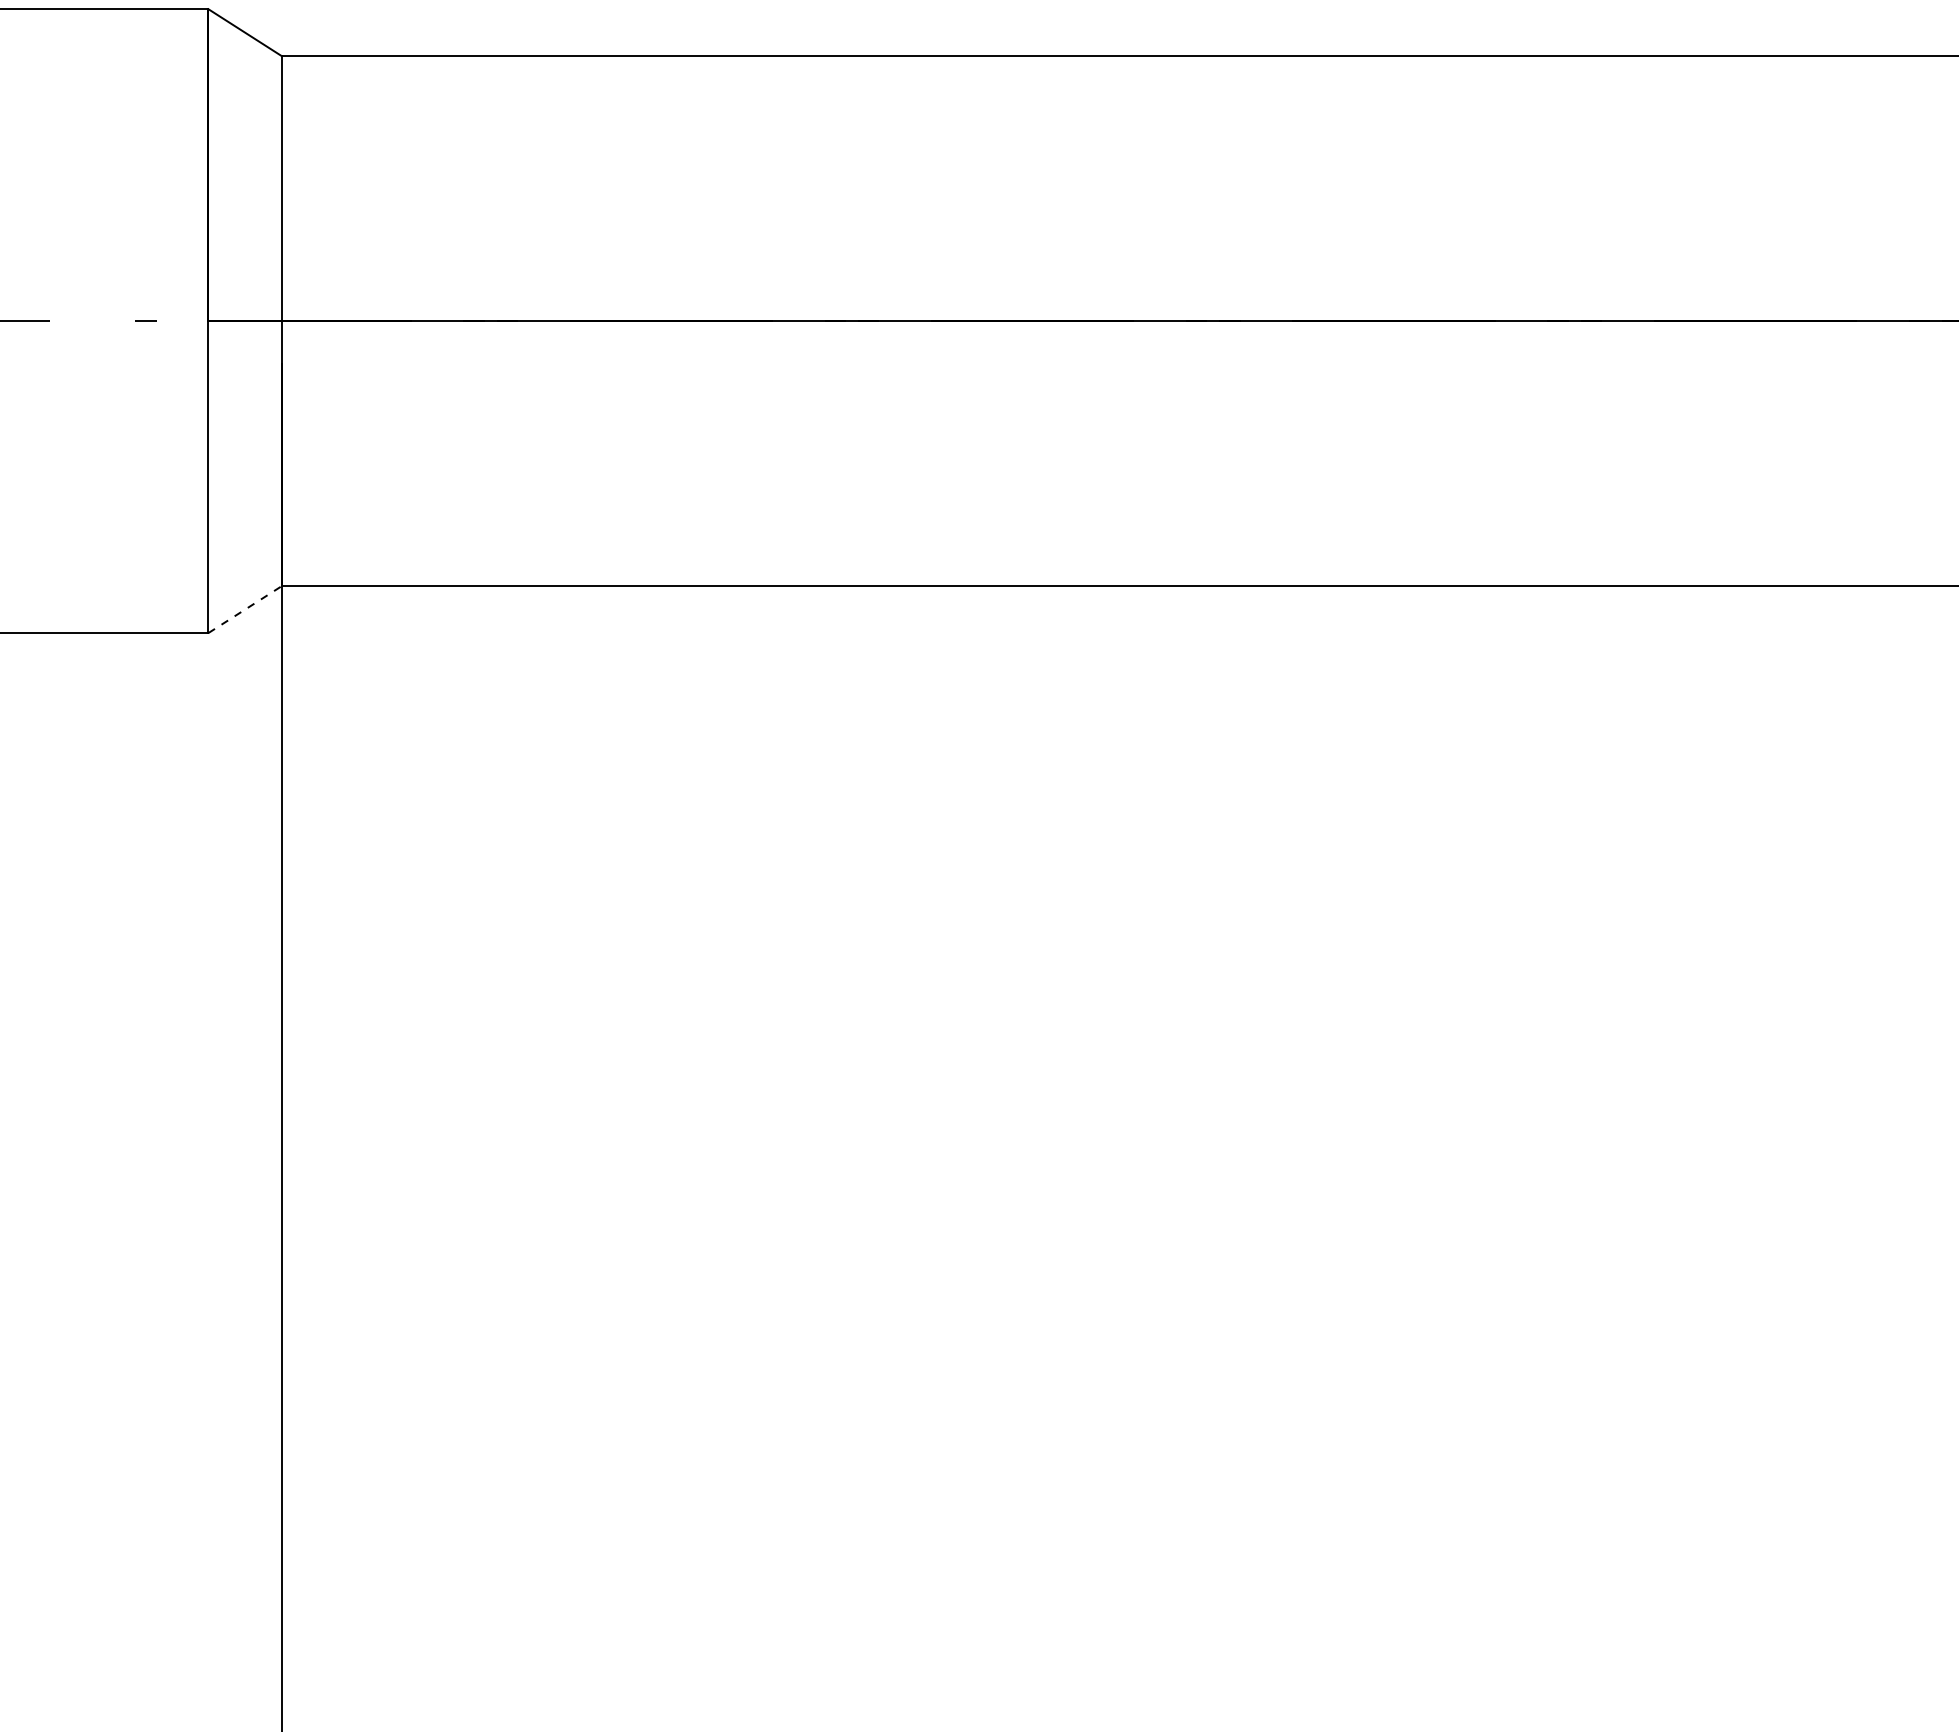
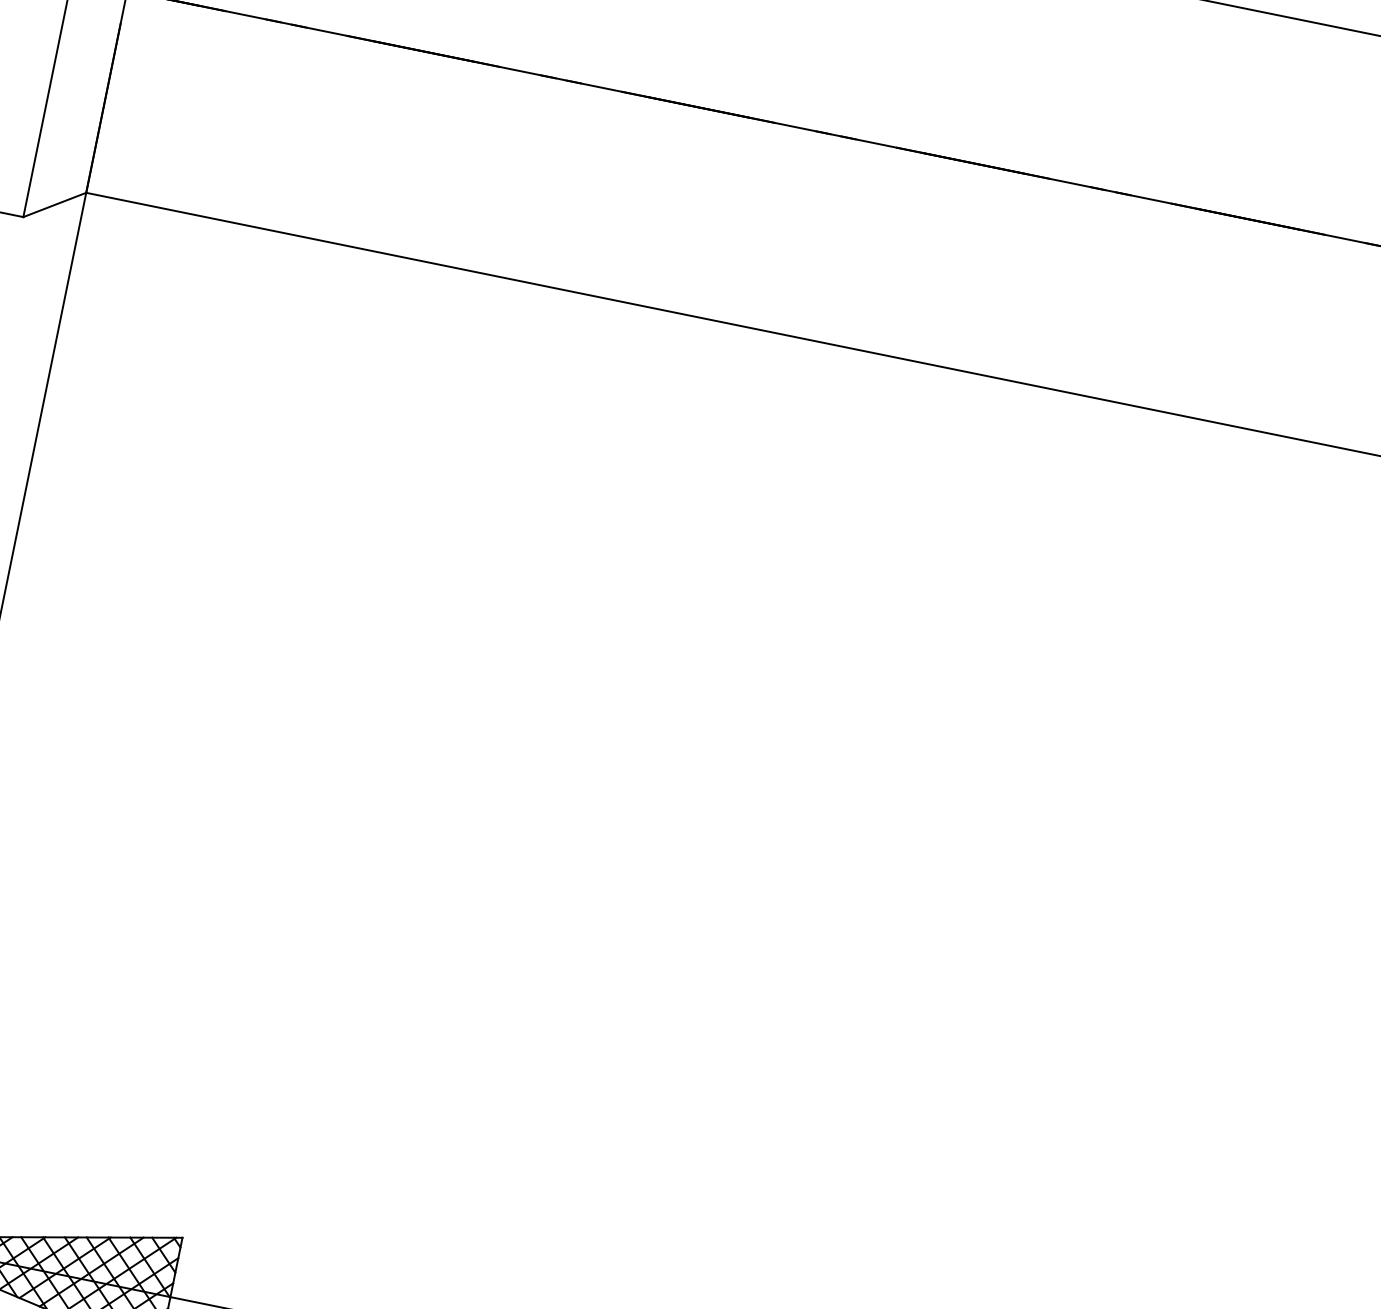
line: (245, 609) -> (55, 204), dashed -> solid

